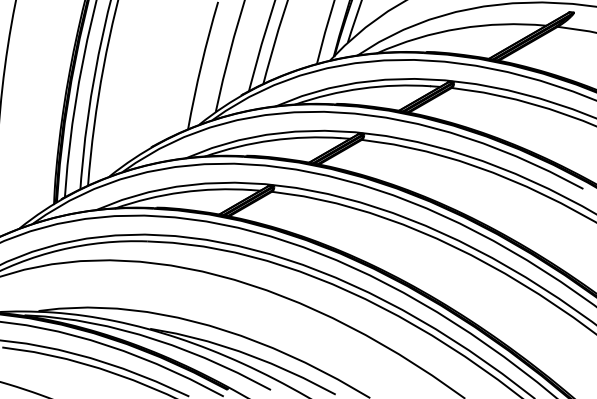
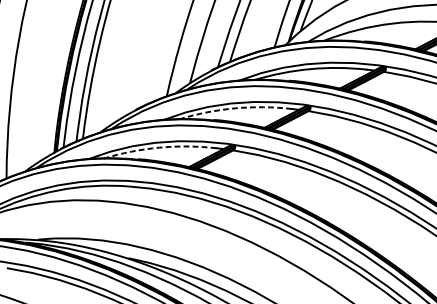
arc: (271, 140) -> (234, 108), solid -> dashed
arc: (182, 192) -> (159, 147), solid -> dashed

